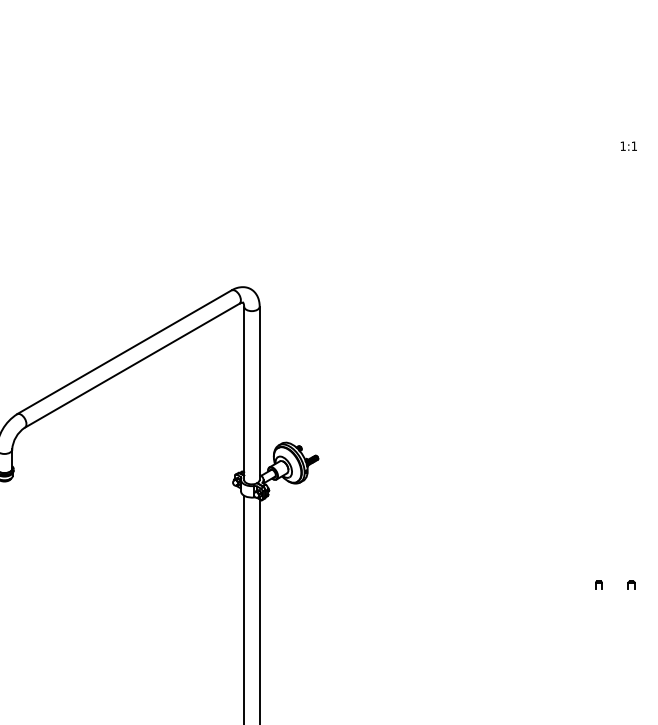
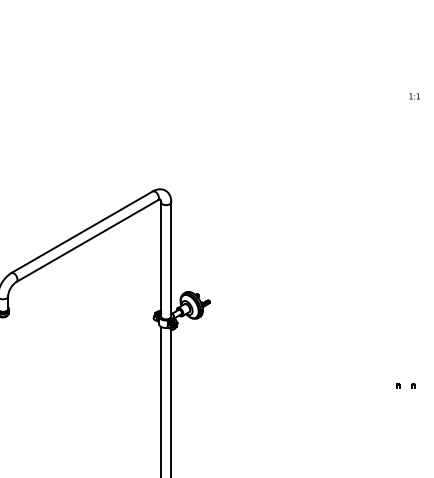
part: (614, 584) -> (405, 385), size x0.71

